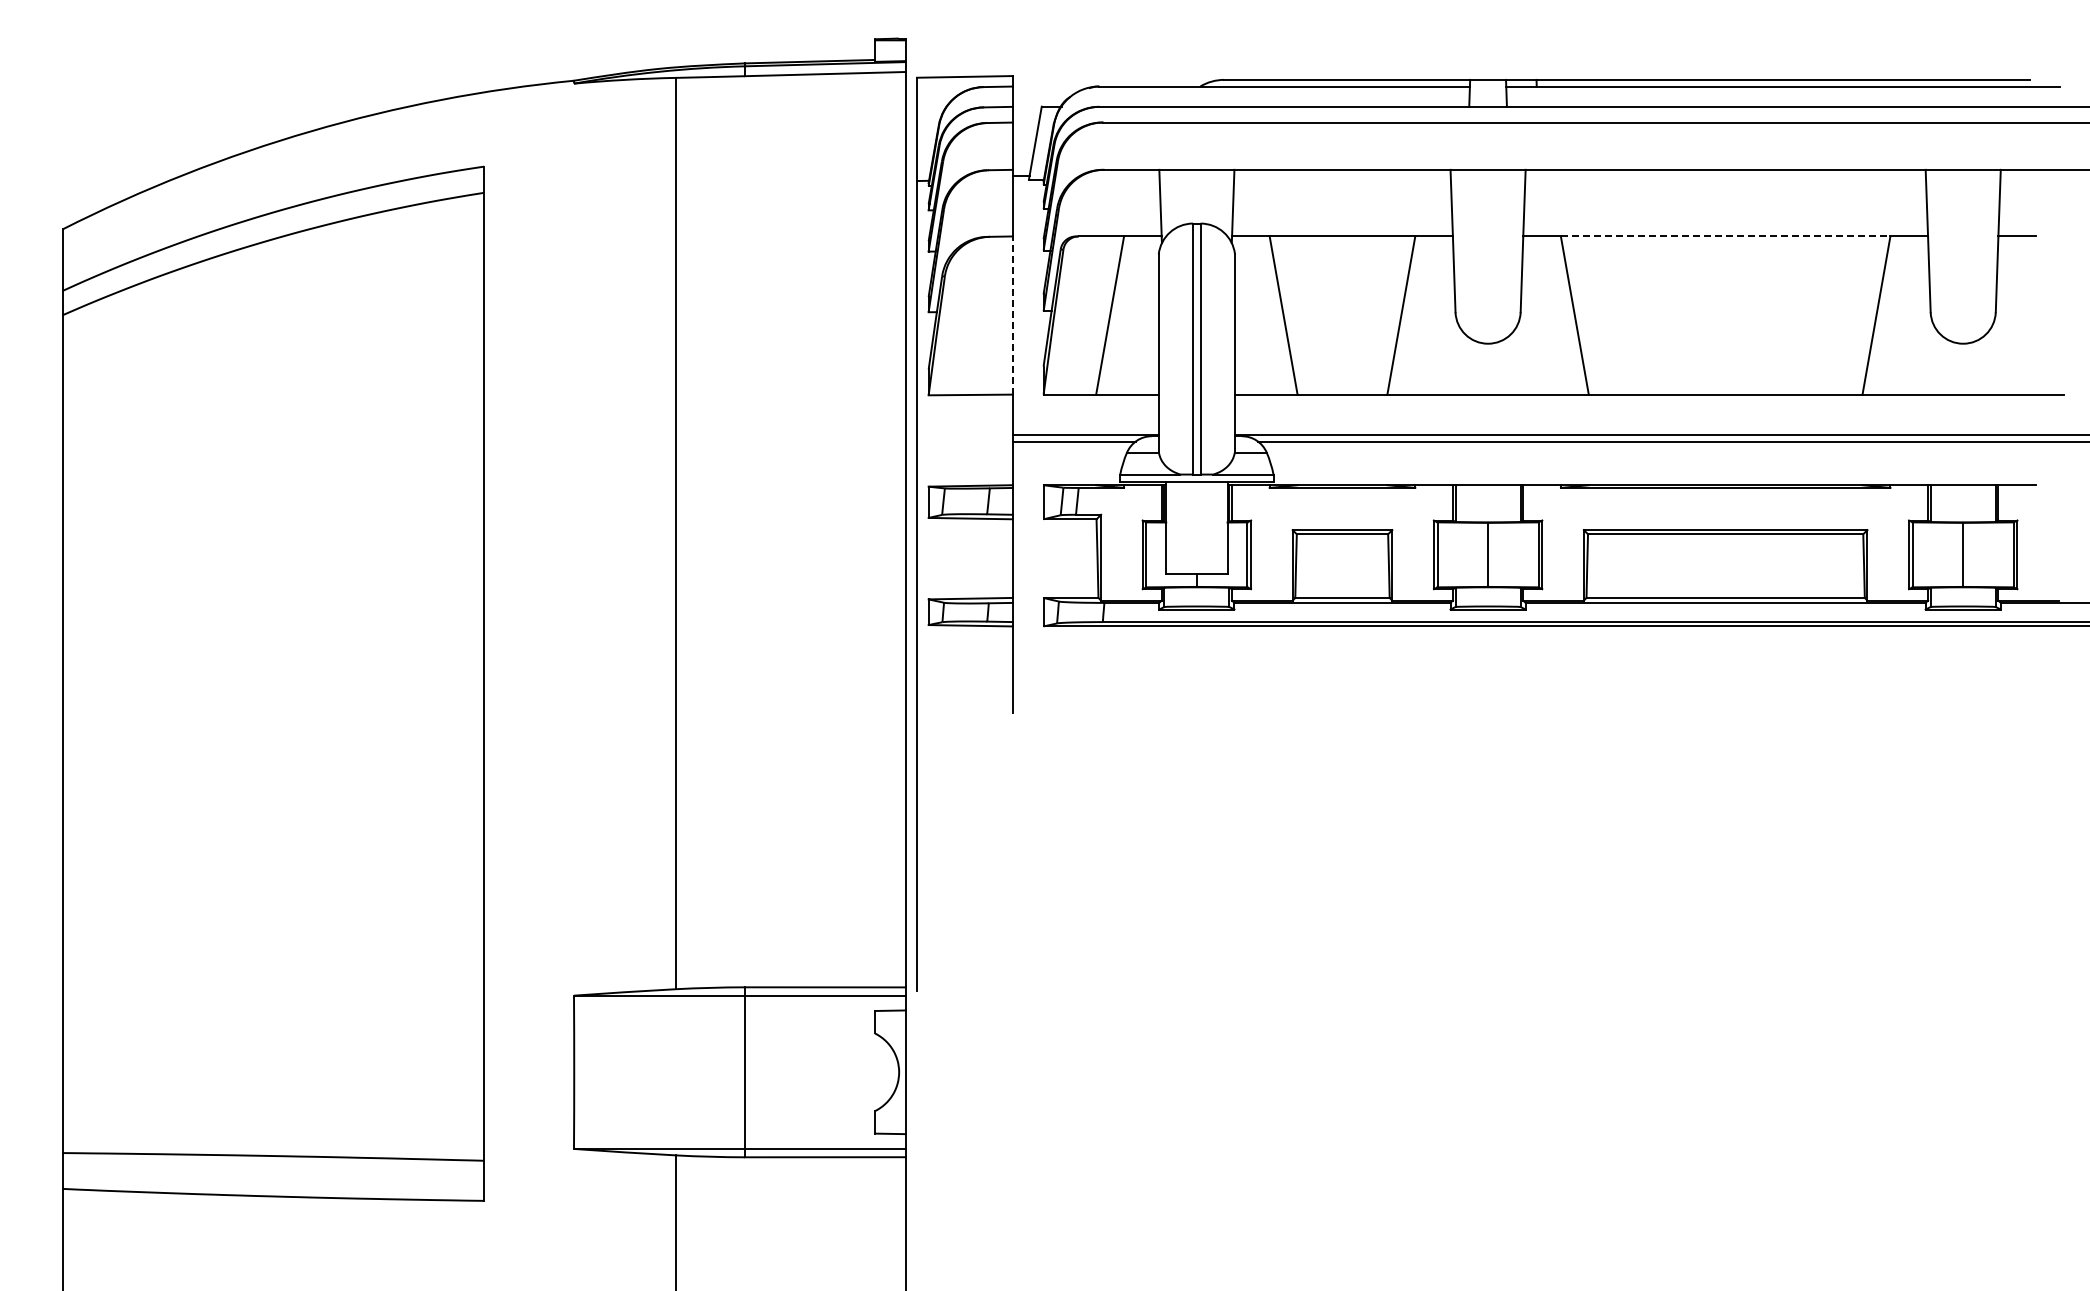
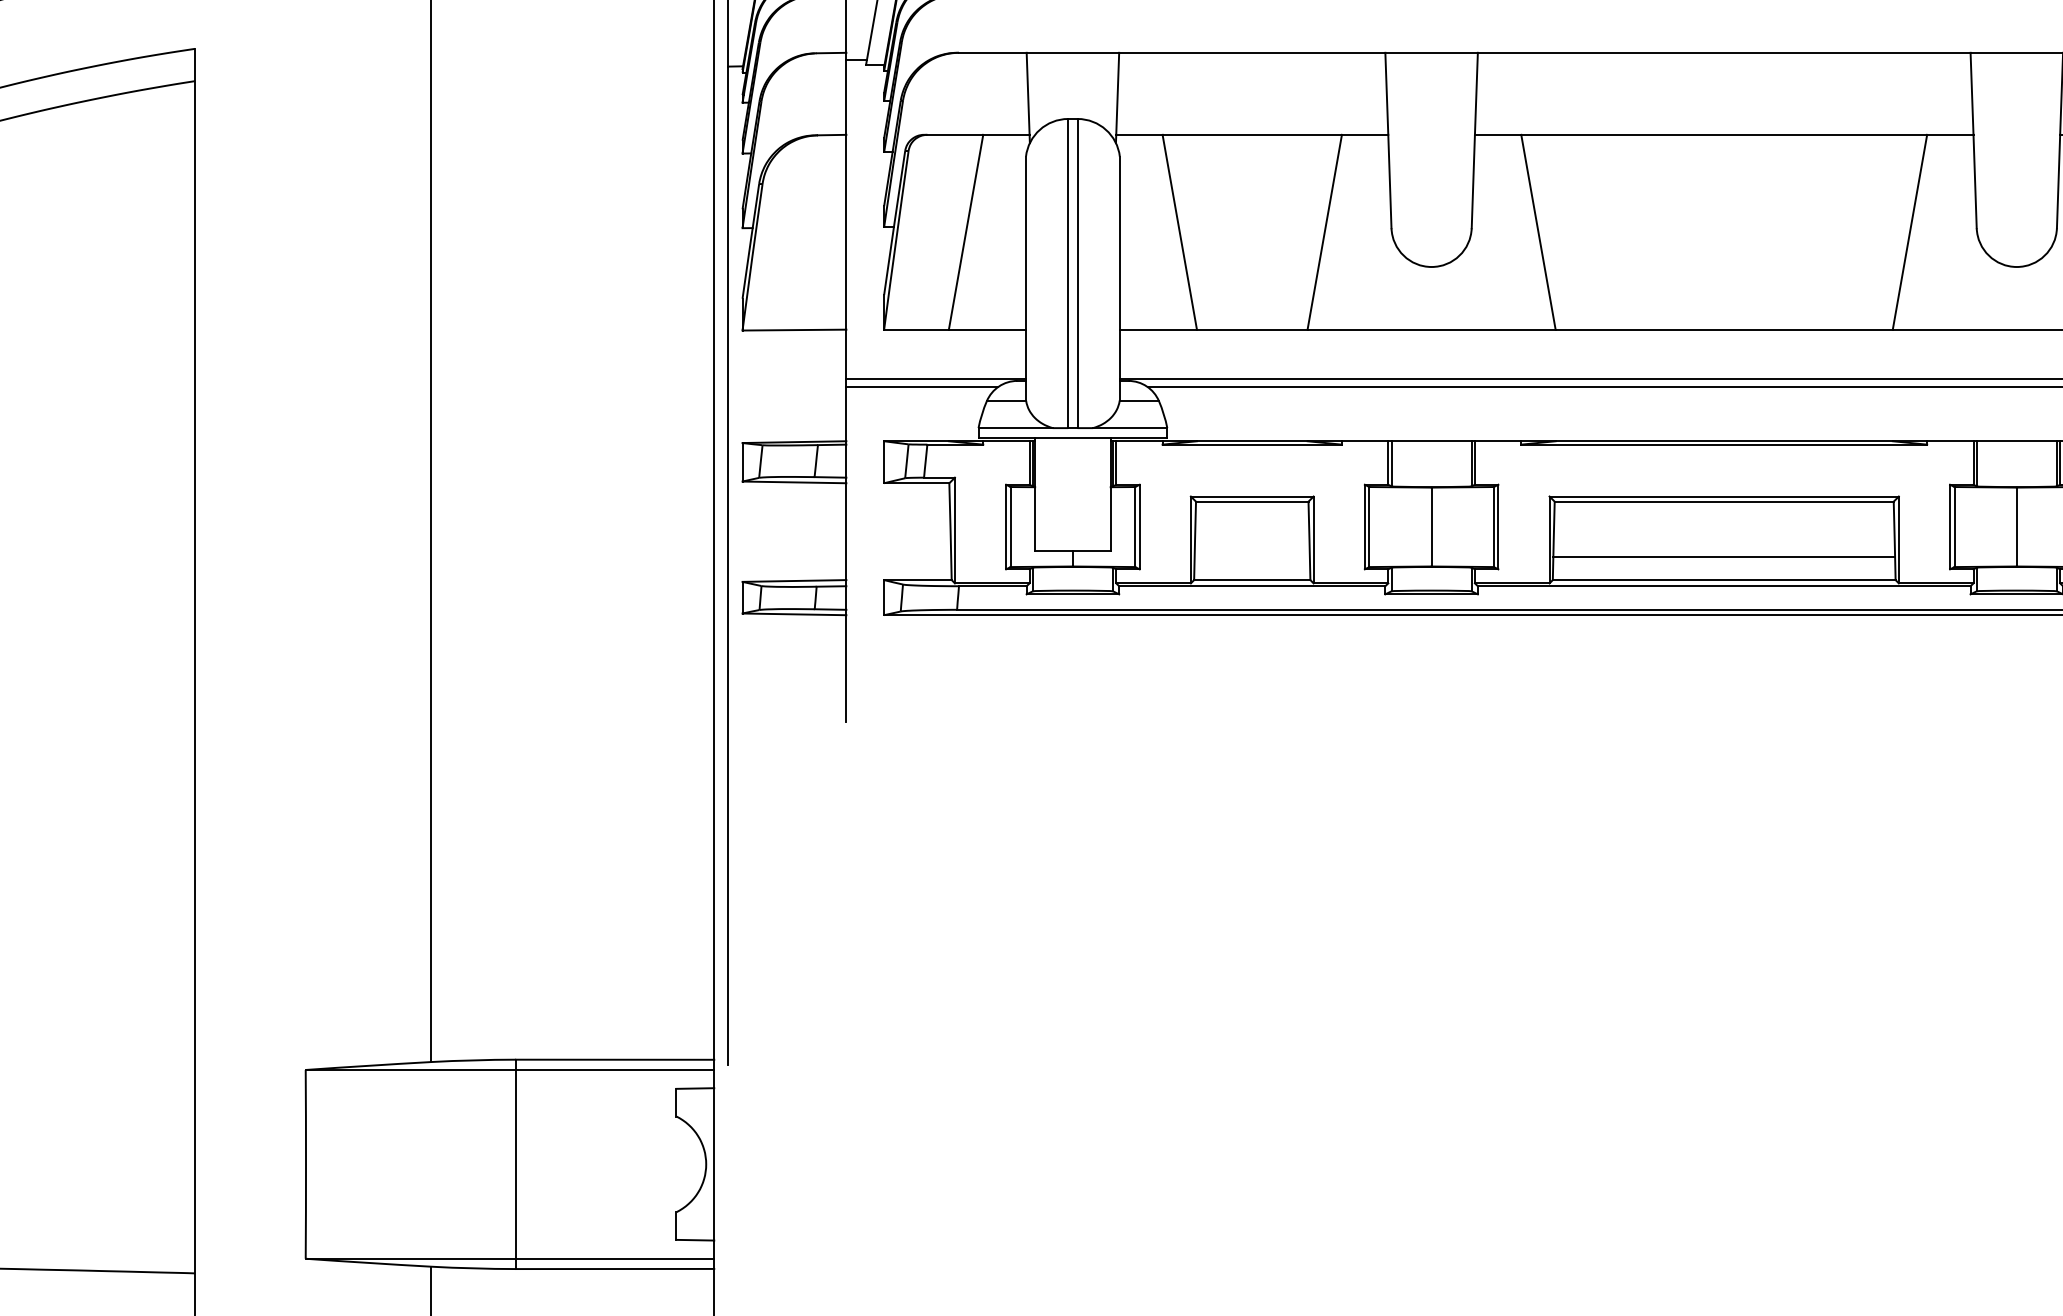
line: (1725, 236) -> (1724, 134), dashed -> solid
line: (1012, 315) -> (845, 232), dashed -> solid
line: (1725, 579) -> (1724, 557), added

